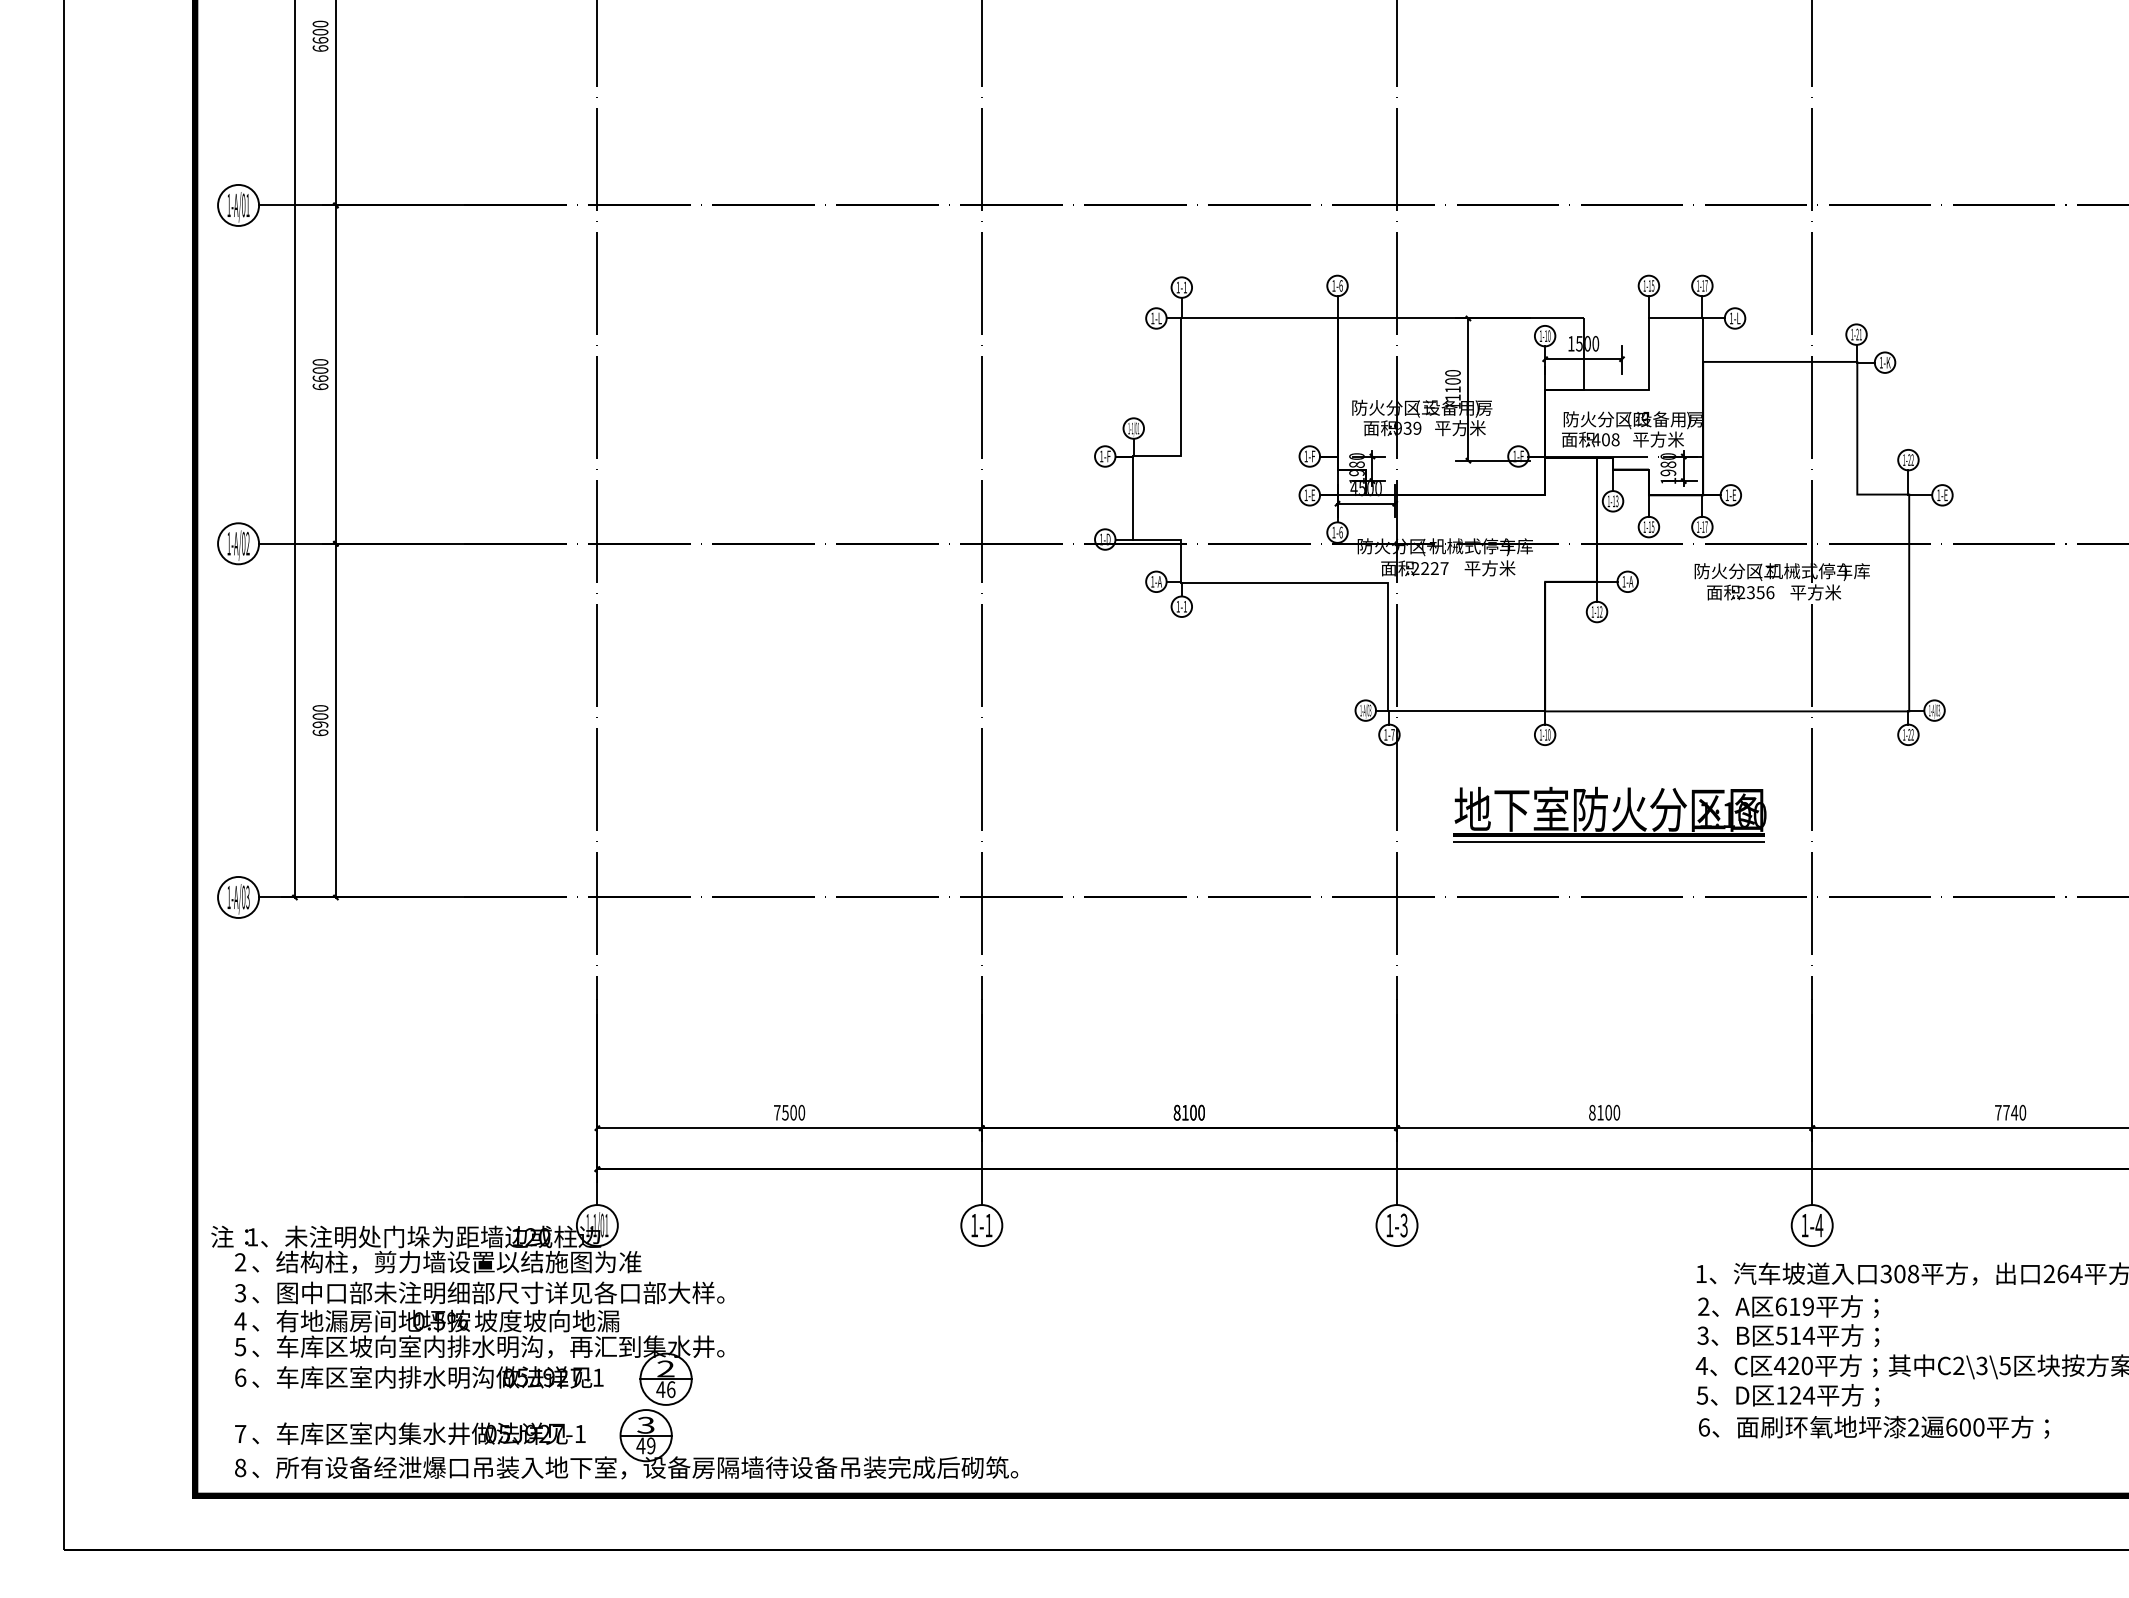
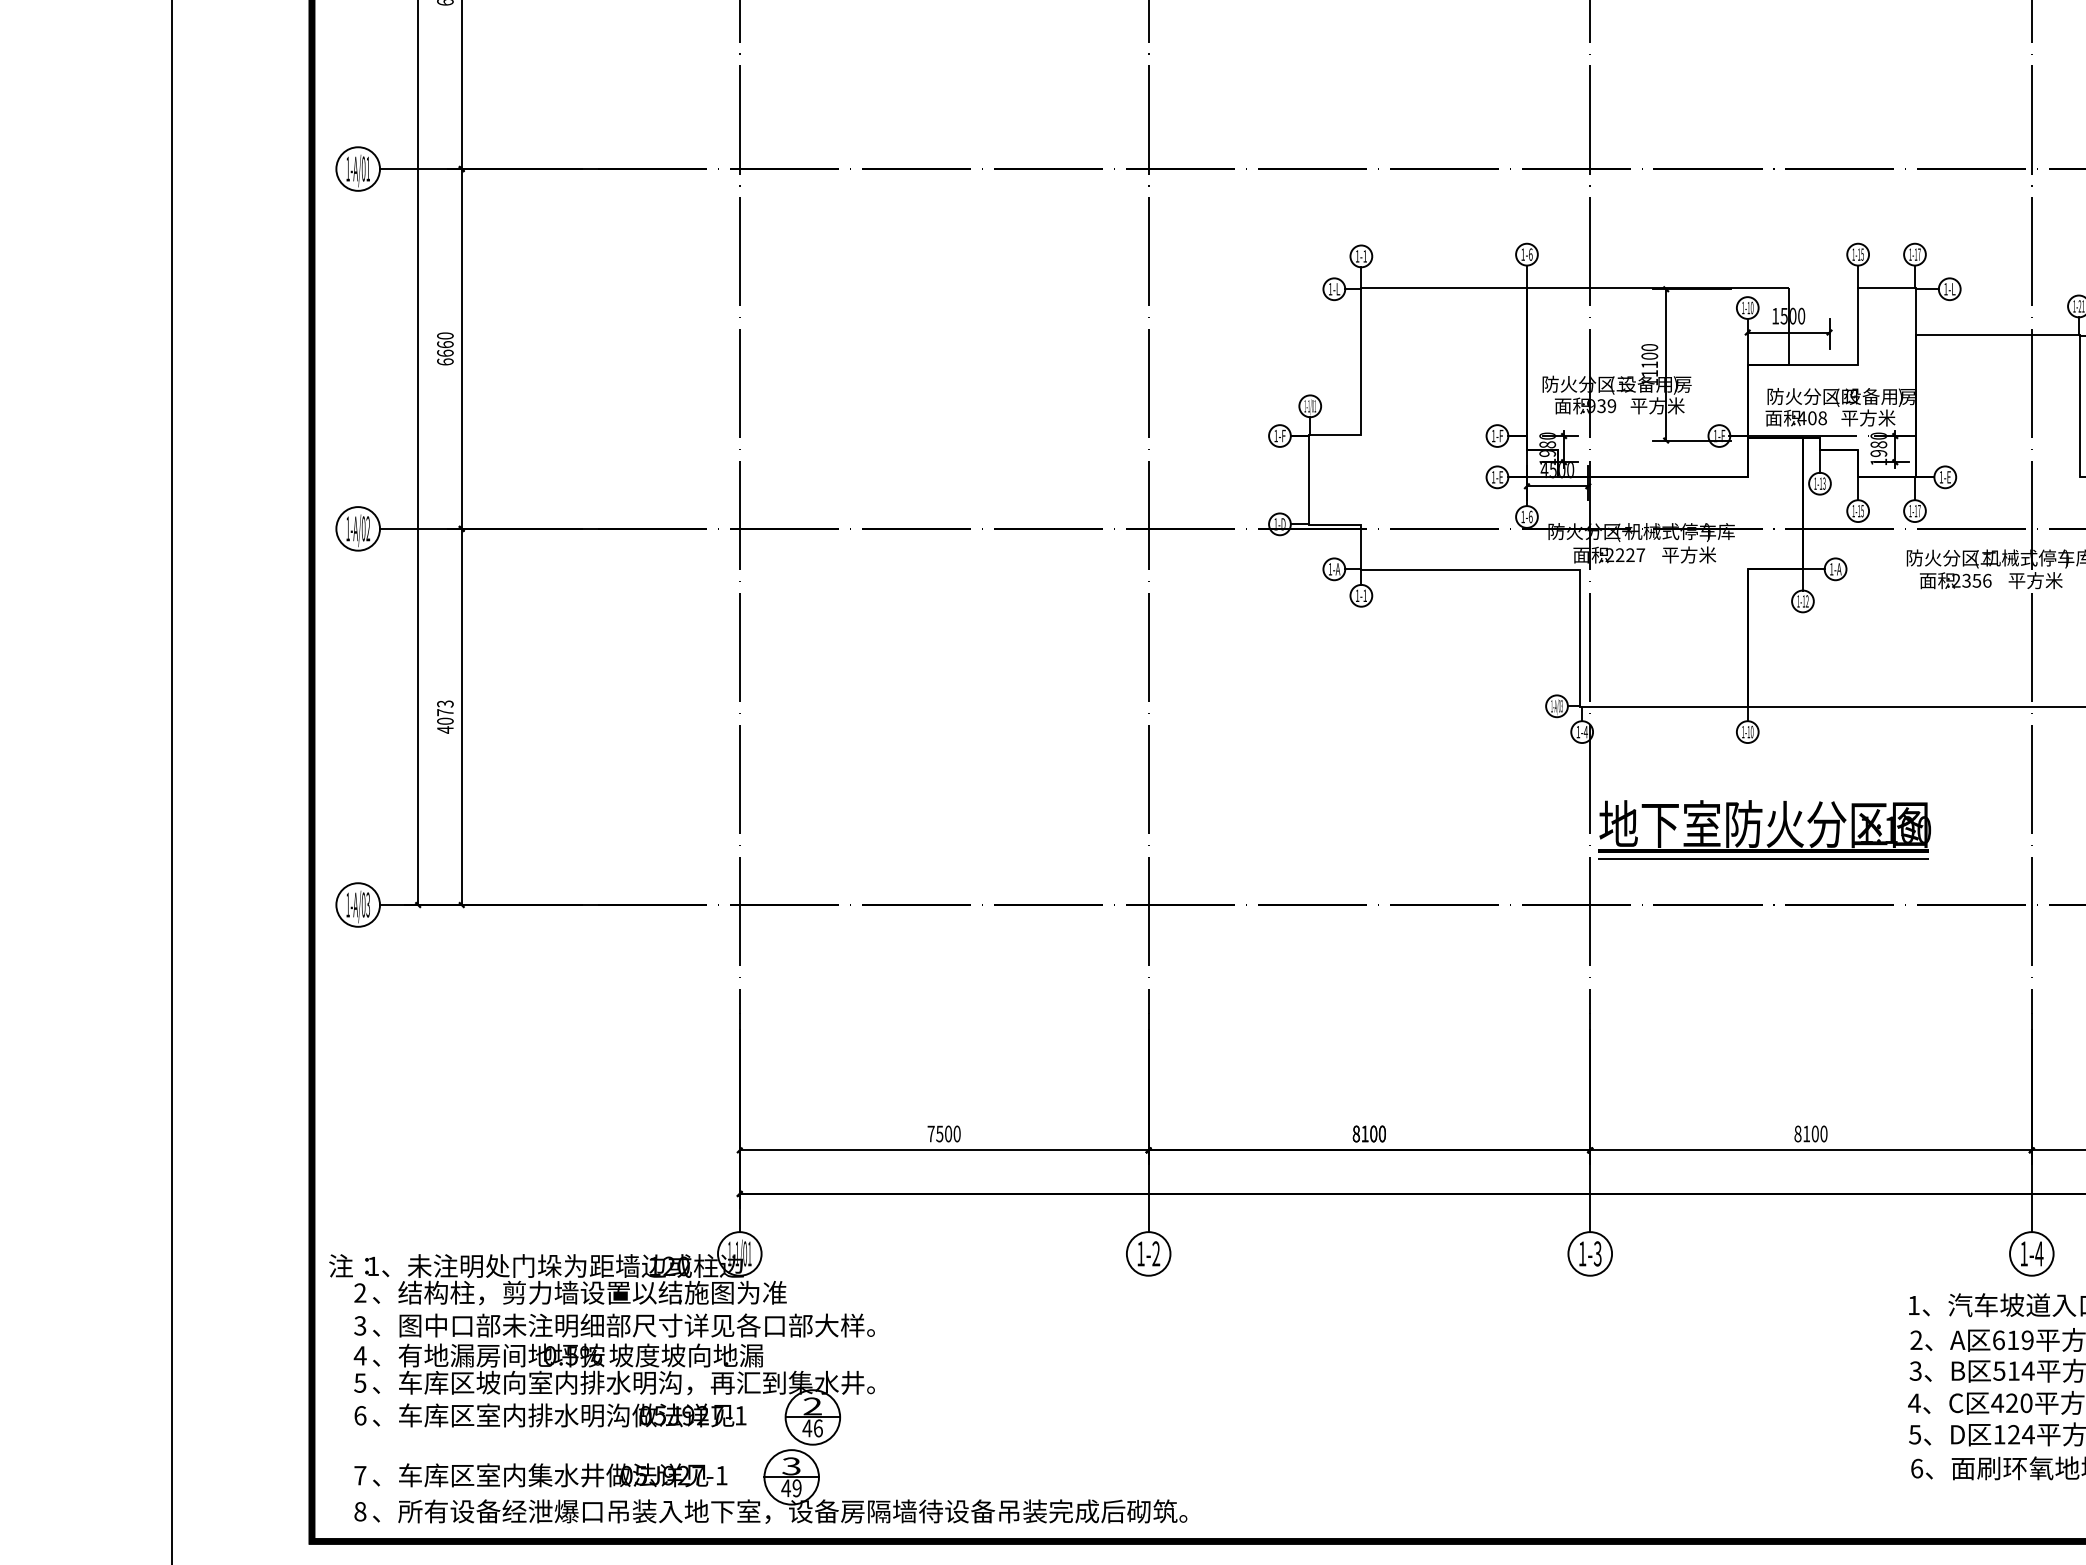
text: (320, 370) -> (445, 344), 6600 -> 6660
text: (320, 720) -> (445, 716), 6900 -> 4073
text: (1392, 734) -> (1585, 731), 1-7 -> 1-4
part: (1609, 814) -> (1764, 829), moved
text: (988, 1225) -> (1155, 1253), 1-1 -> 1-2

